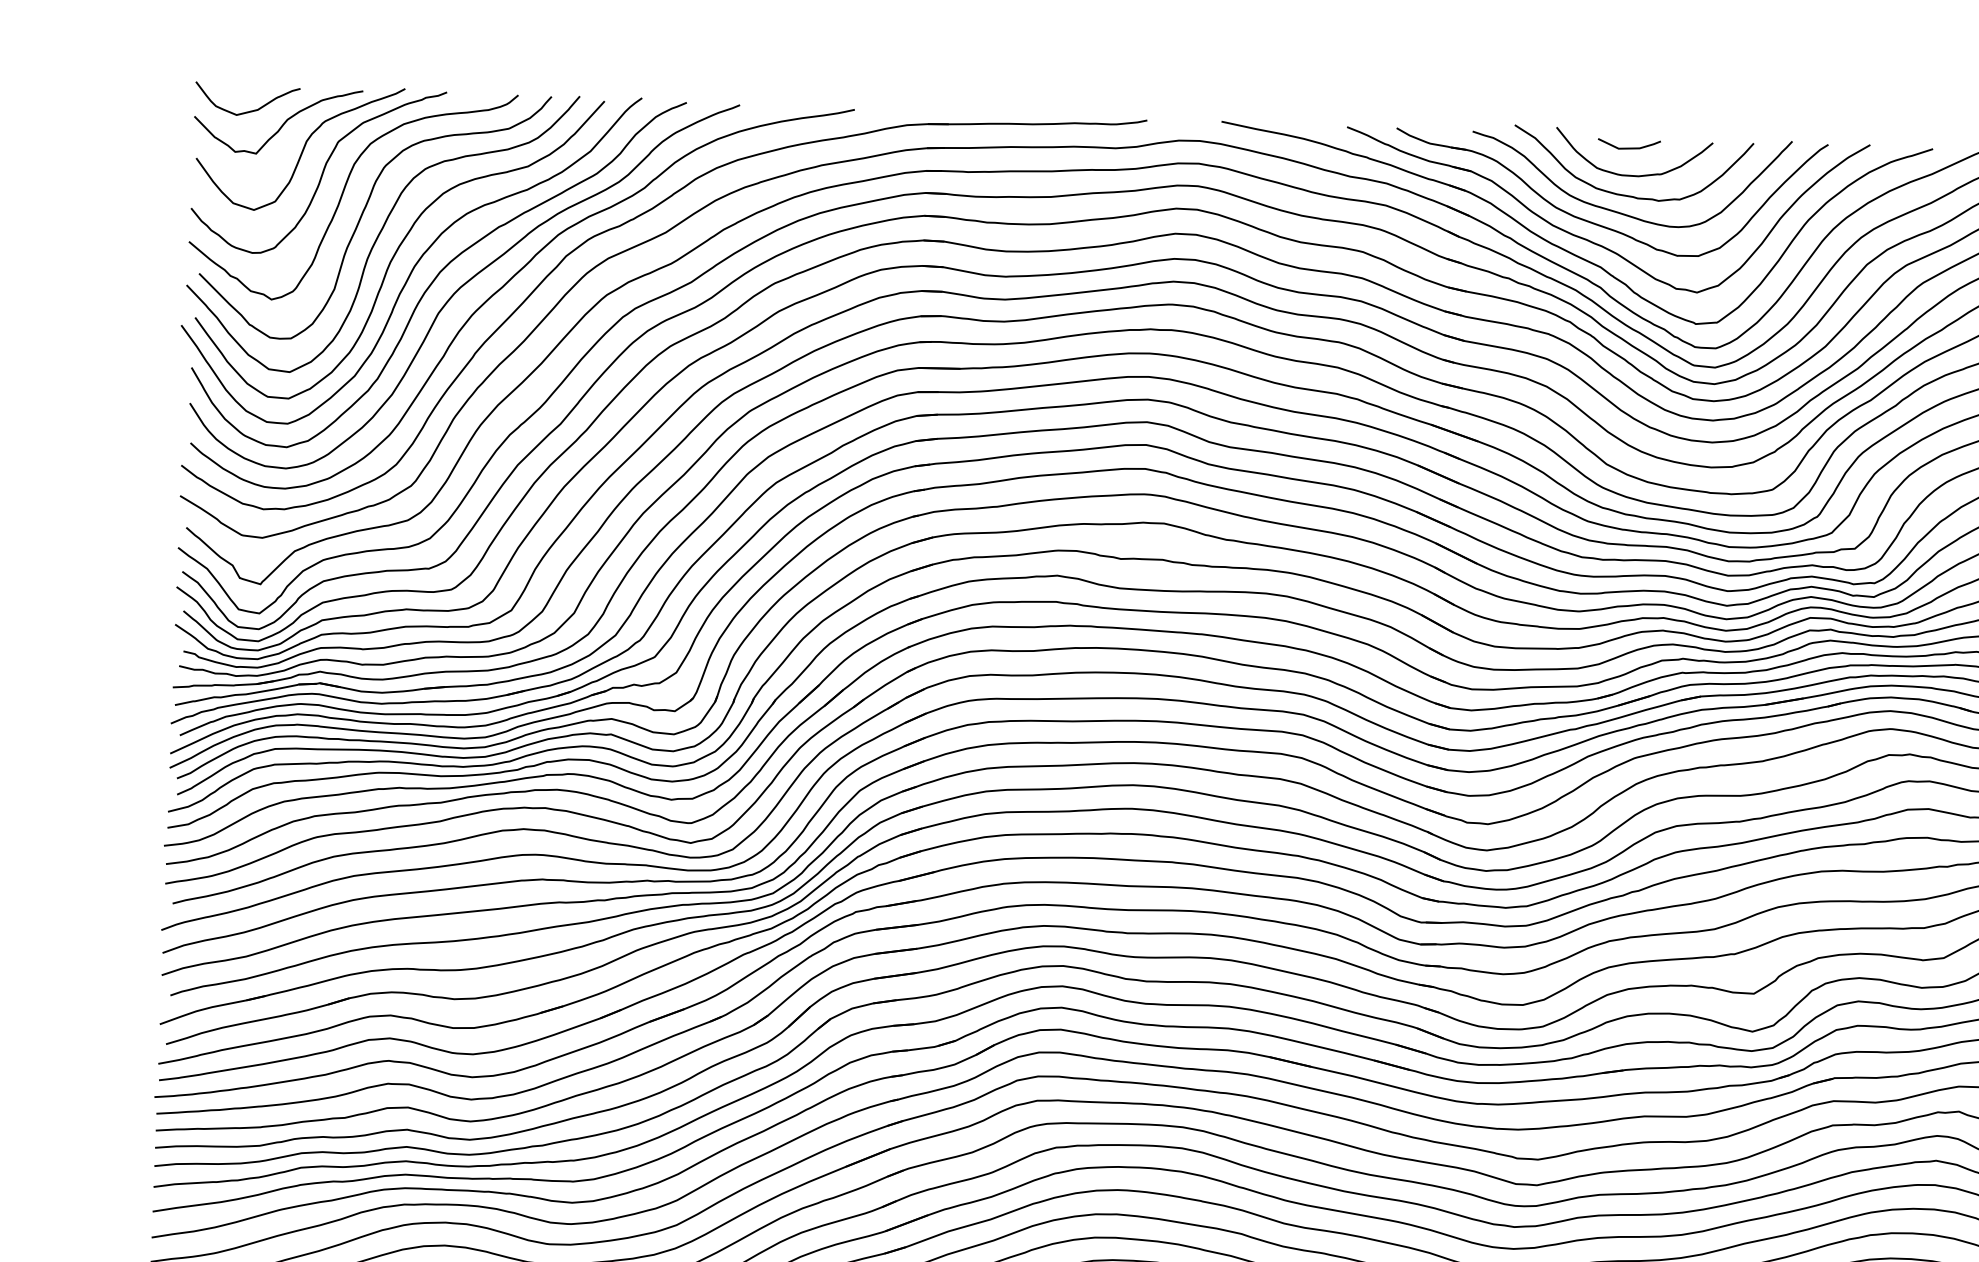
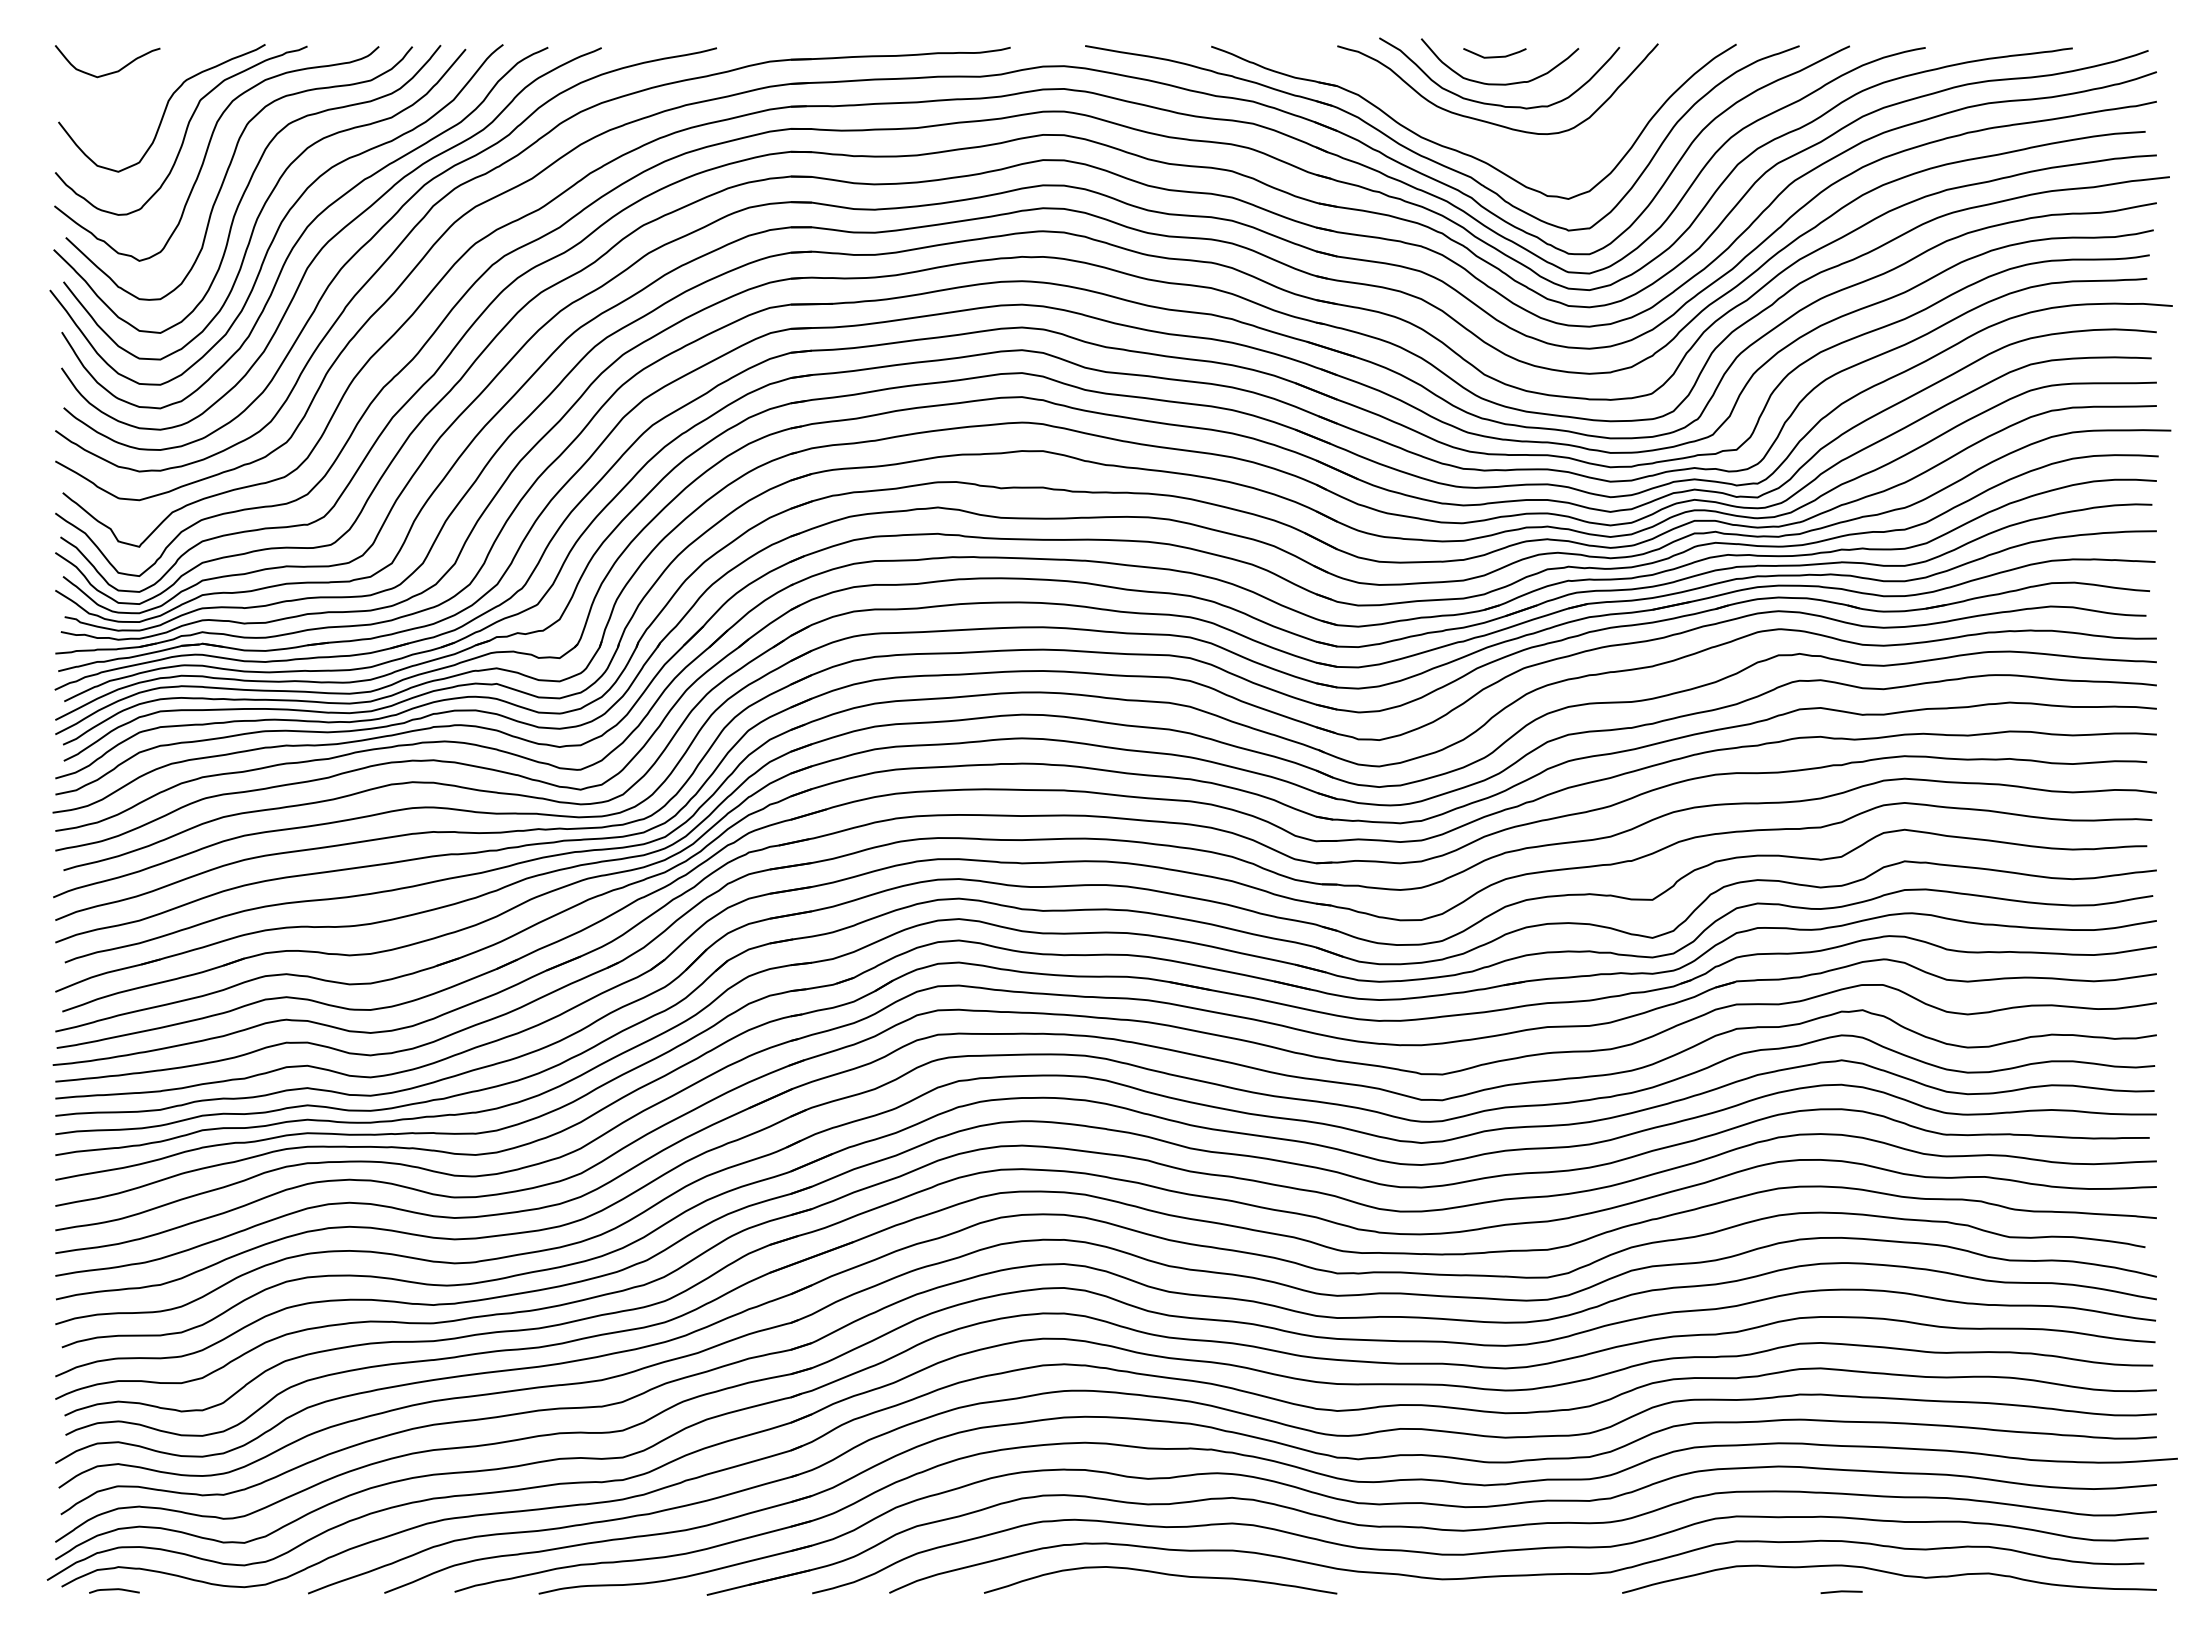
curve: (282, 124) -> (143, 84), removed
part: (1599, 224) -> (1468, 134), removed

